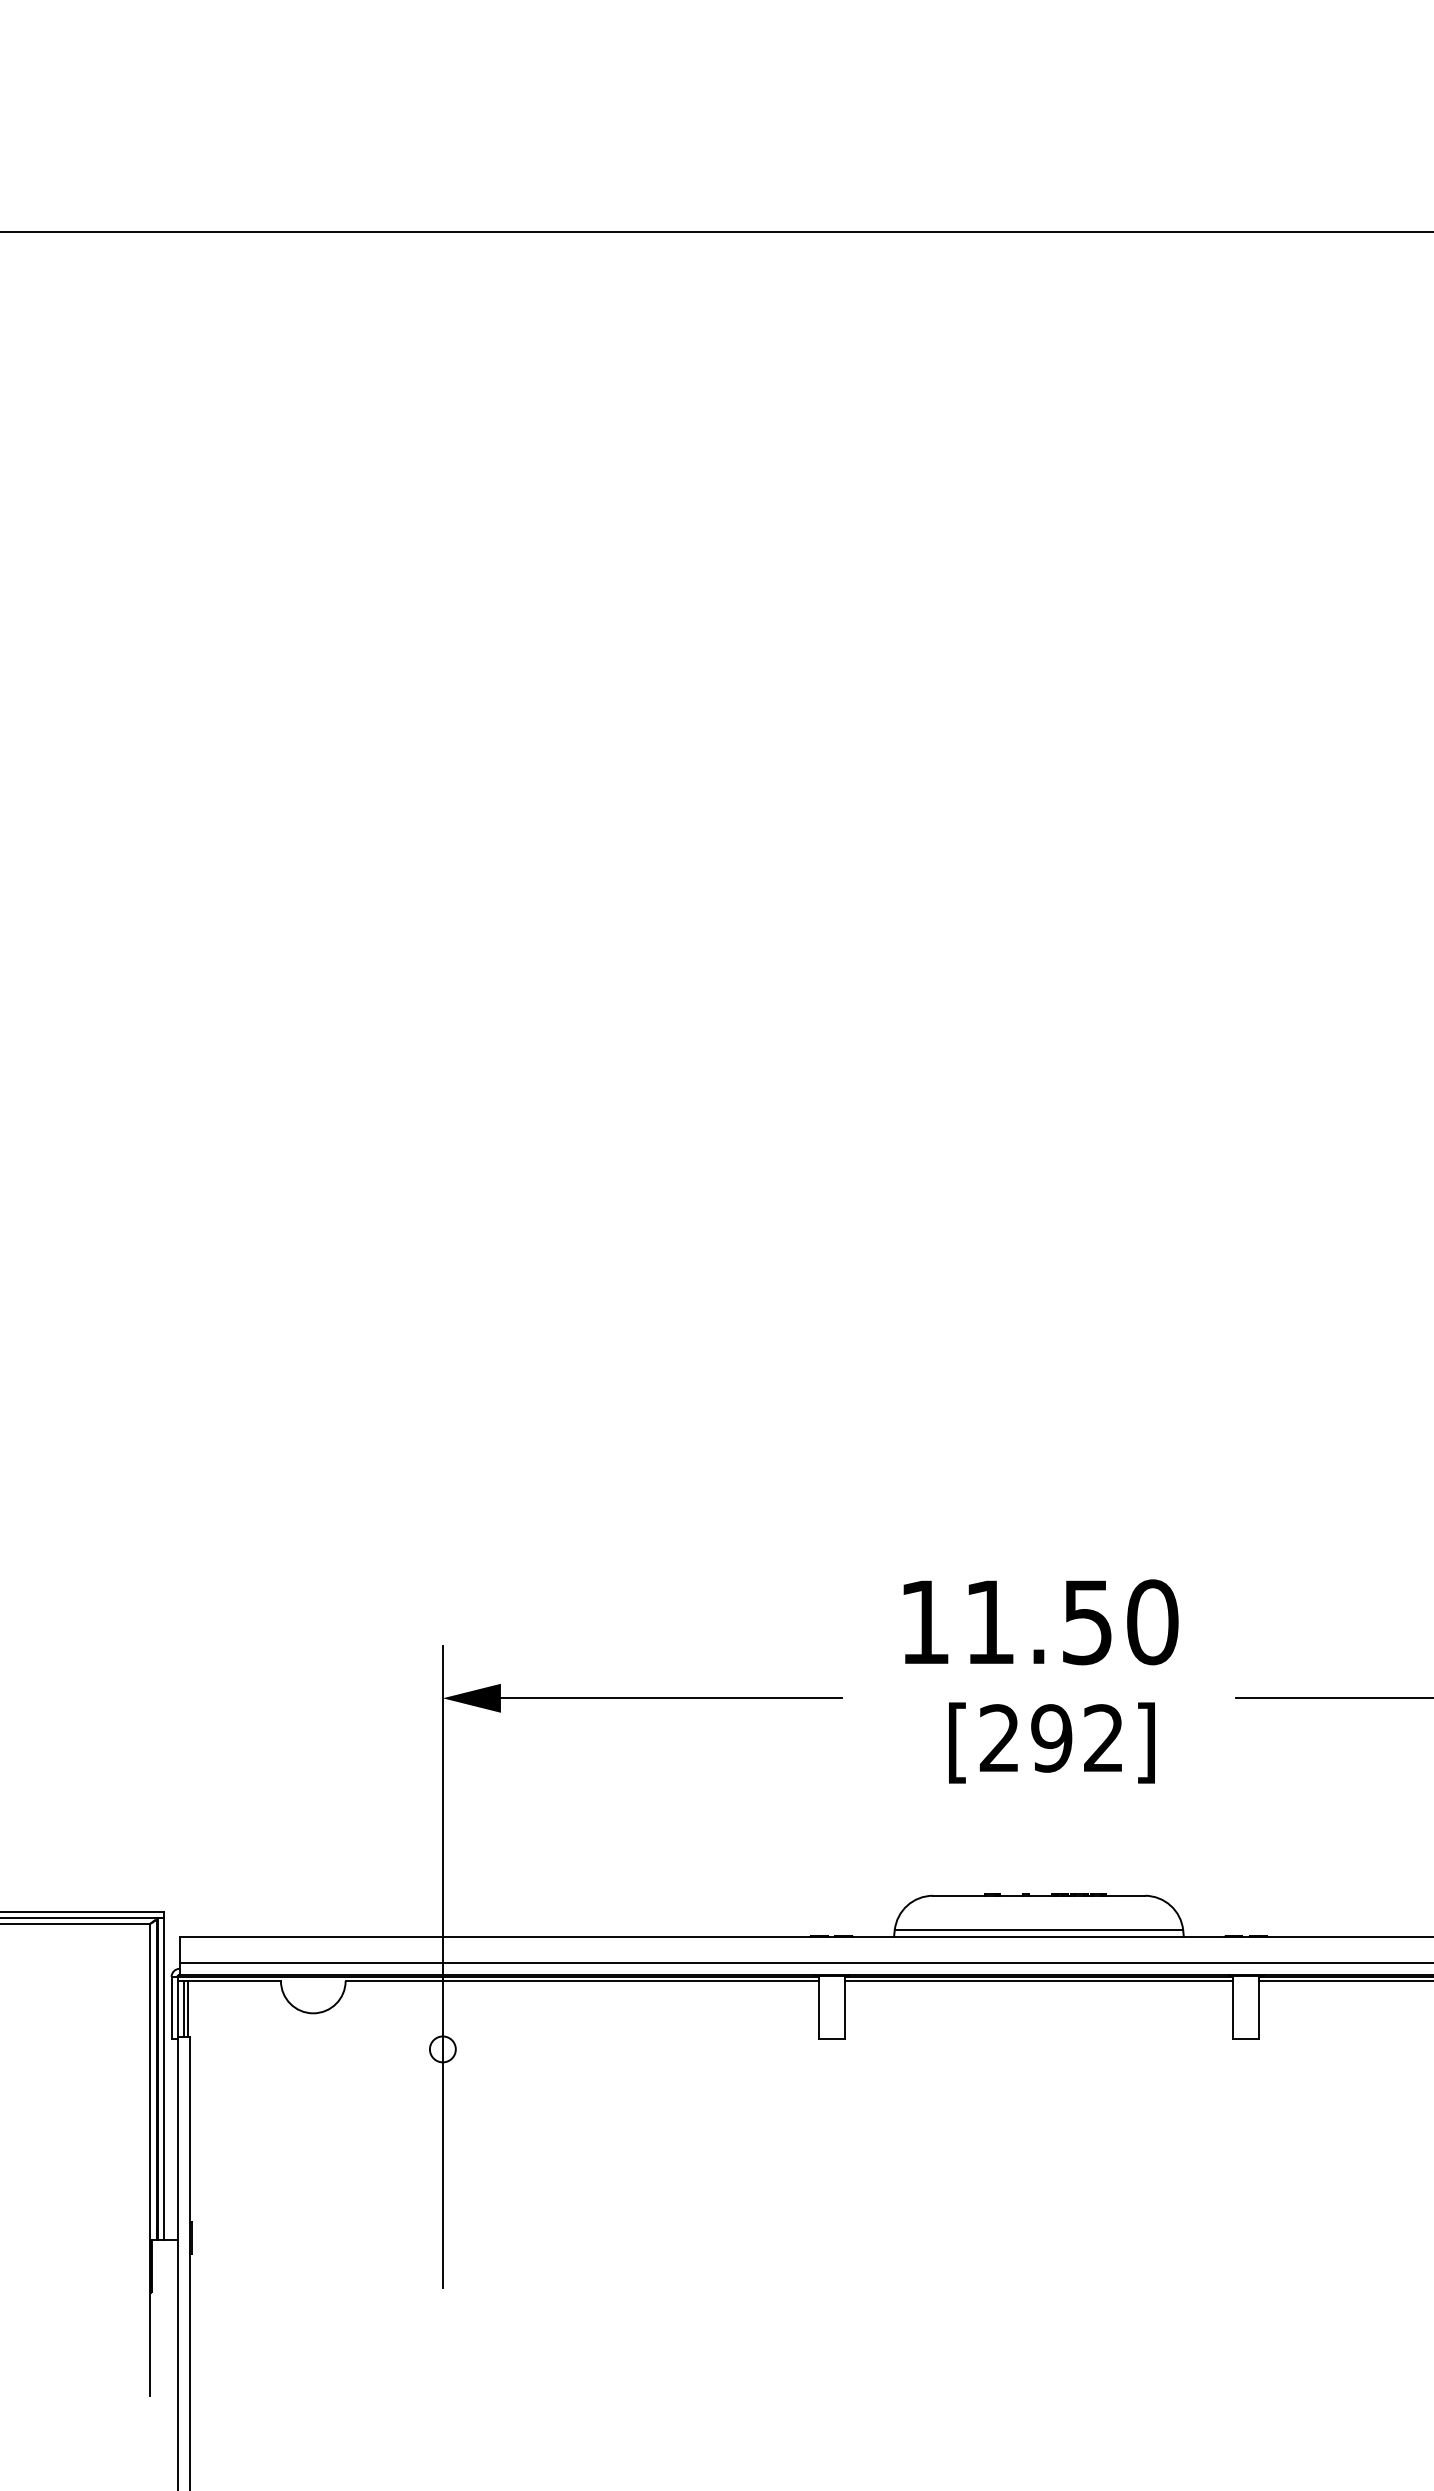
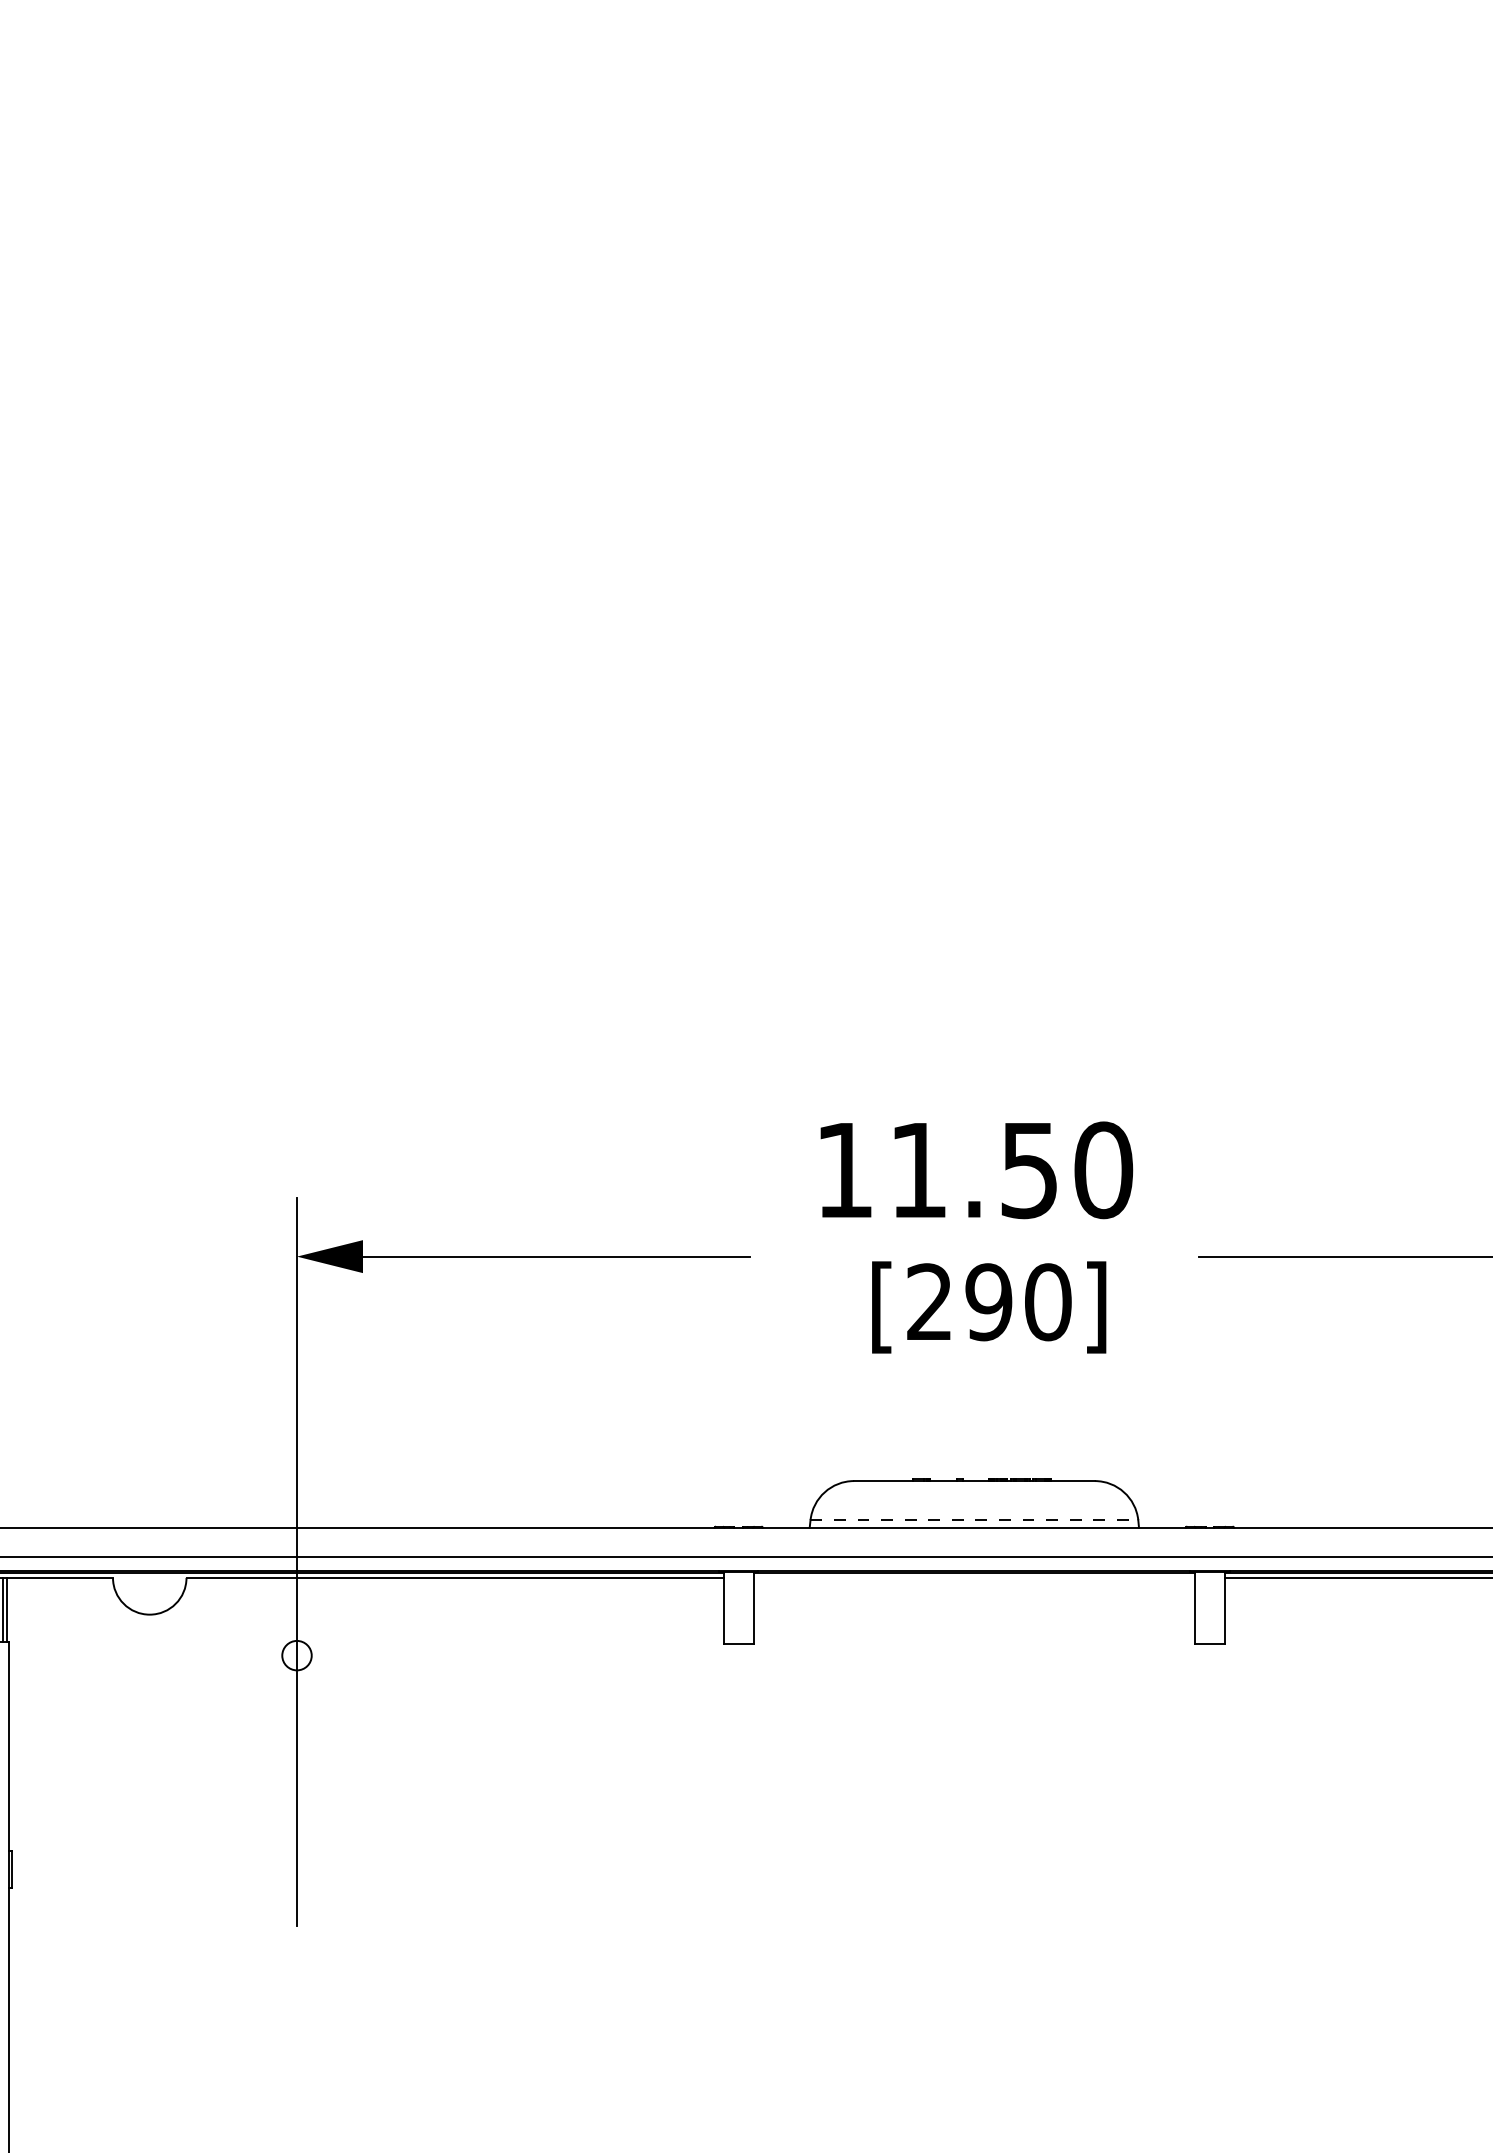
text: (1103, 1738) -> (1047, 1302), [292] -> [290]
line: (1039, 1930) -> (975, 1520), solid -> dashed
line: (1038, 1981) -> (973, 1578), removed

